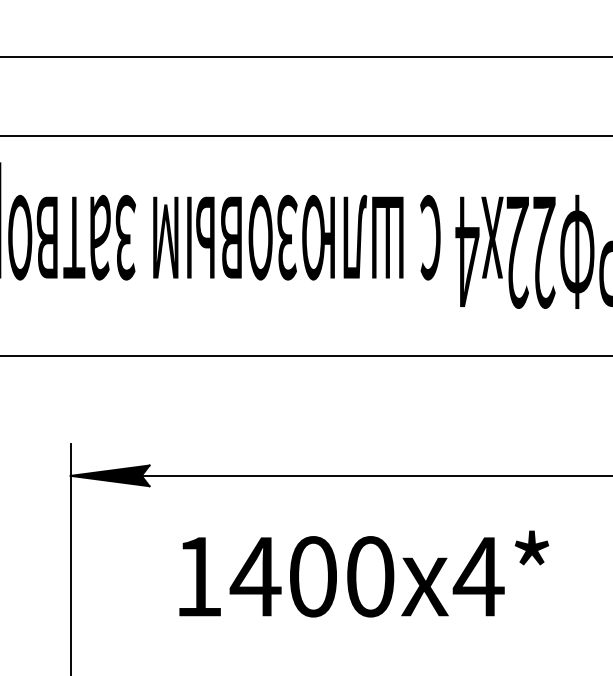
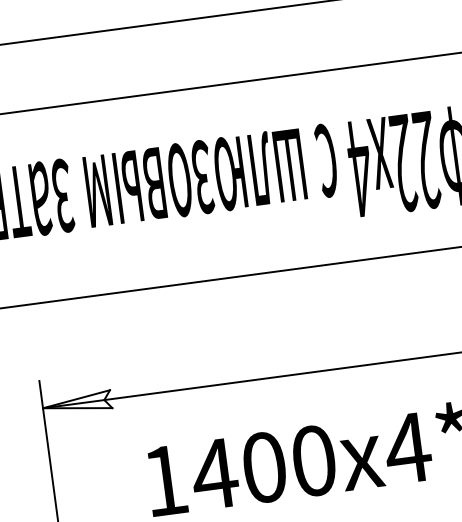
fill: (109, 475) -> (76, 403), removed

